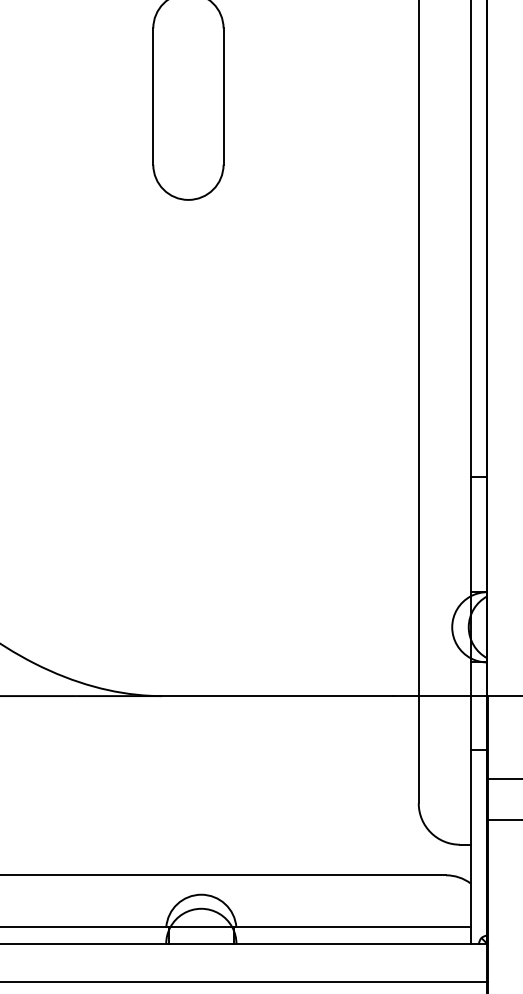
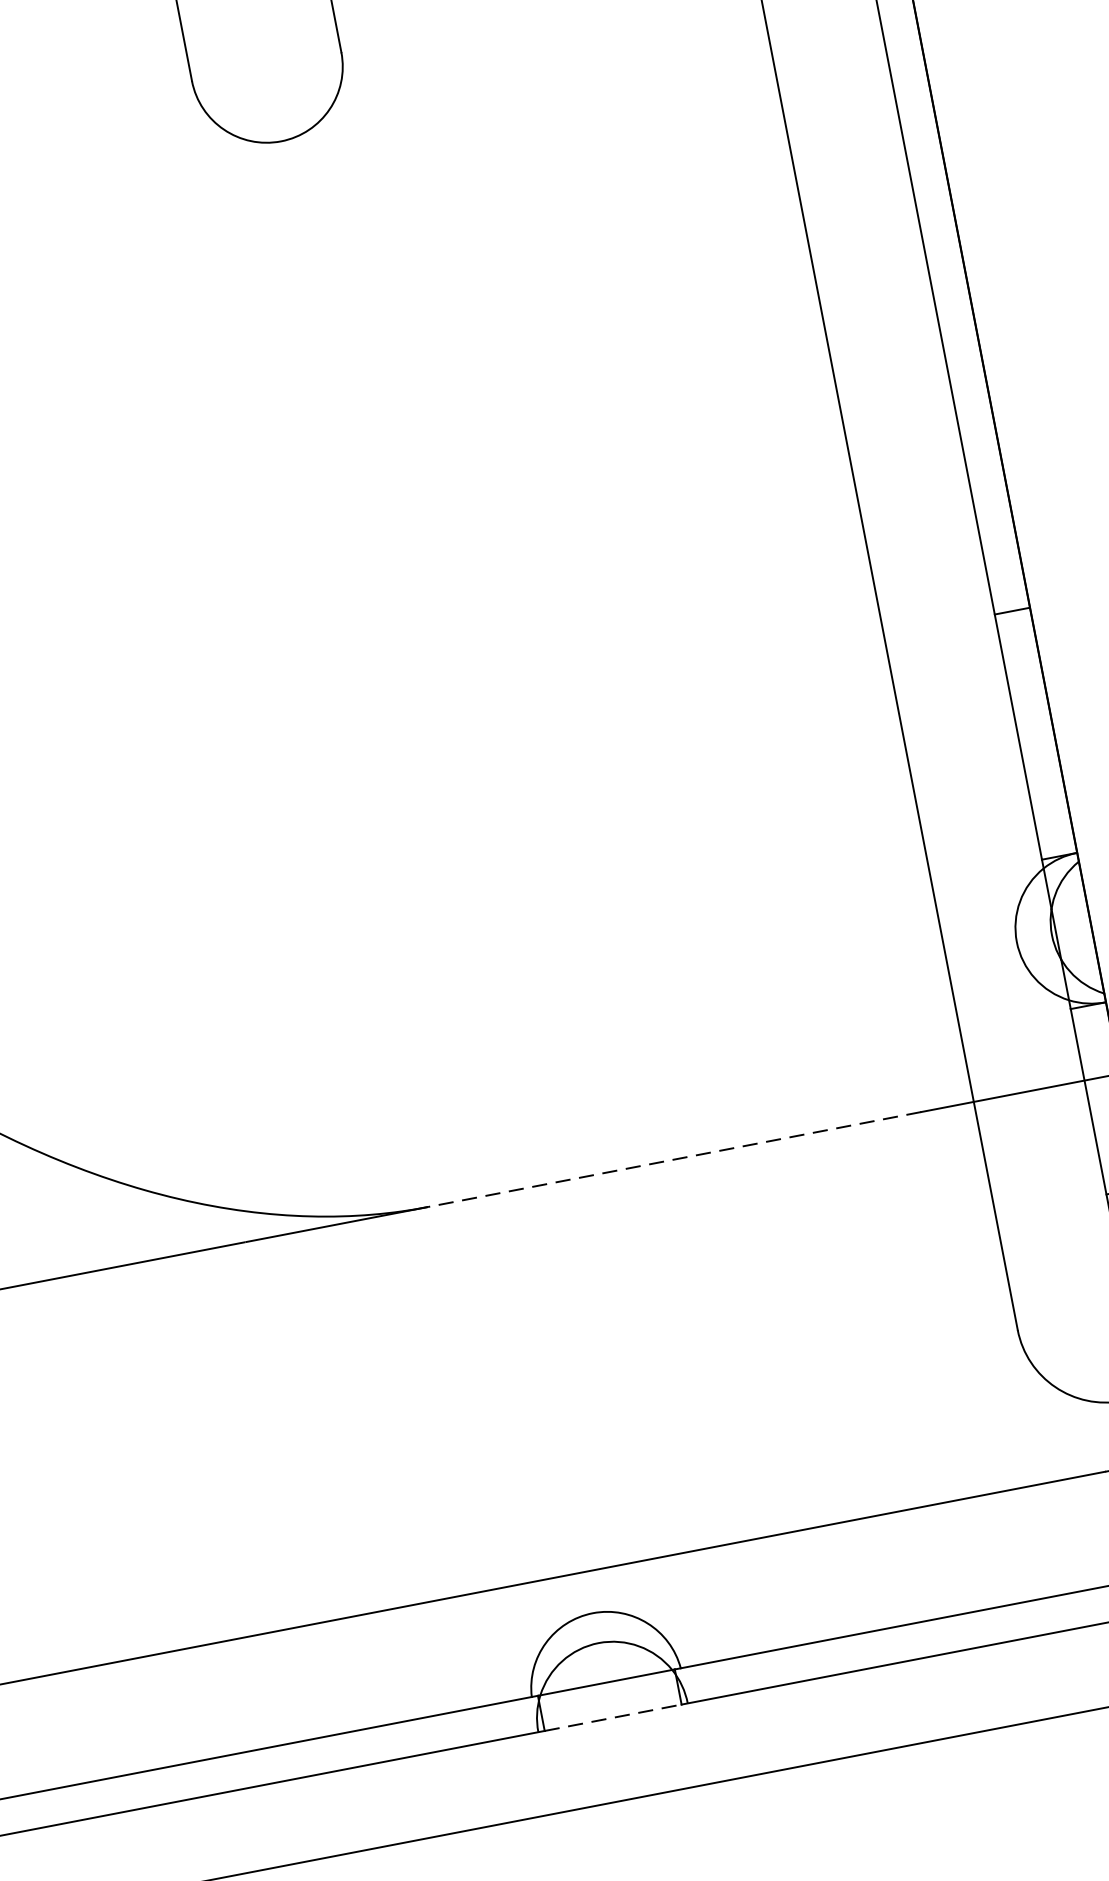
line: (278, 696) -> (675, 1160), solid -> dashed
line: (201, 943) -> (613, 1716), solid -> dashed

